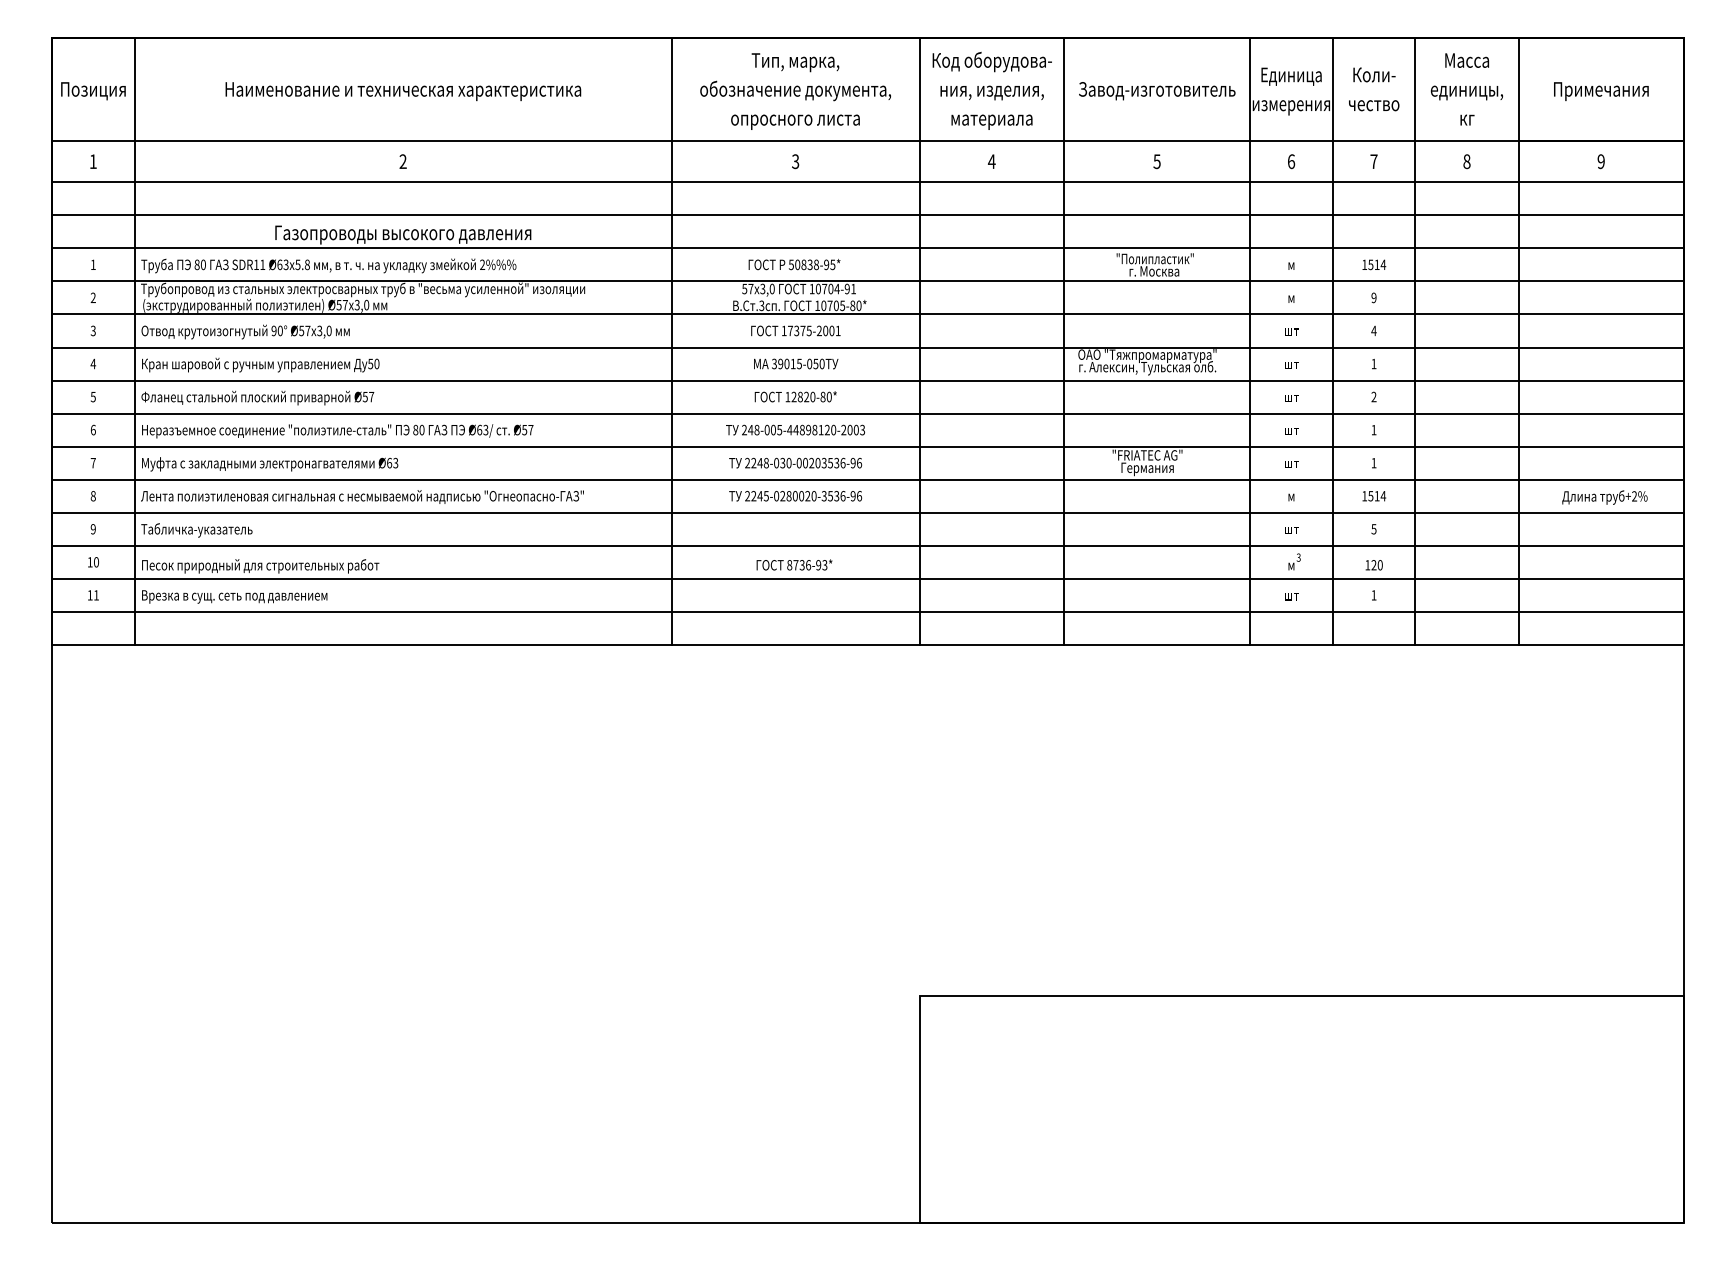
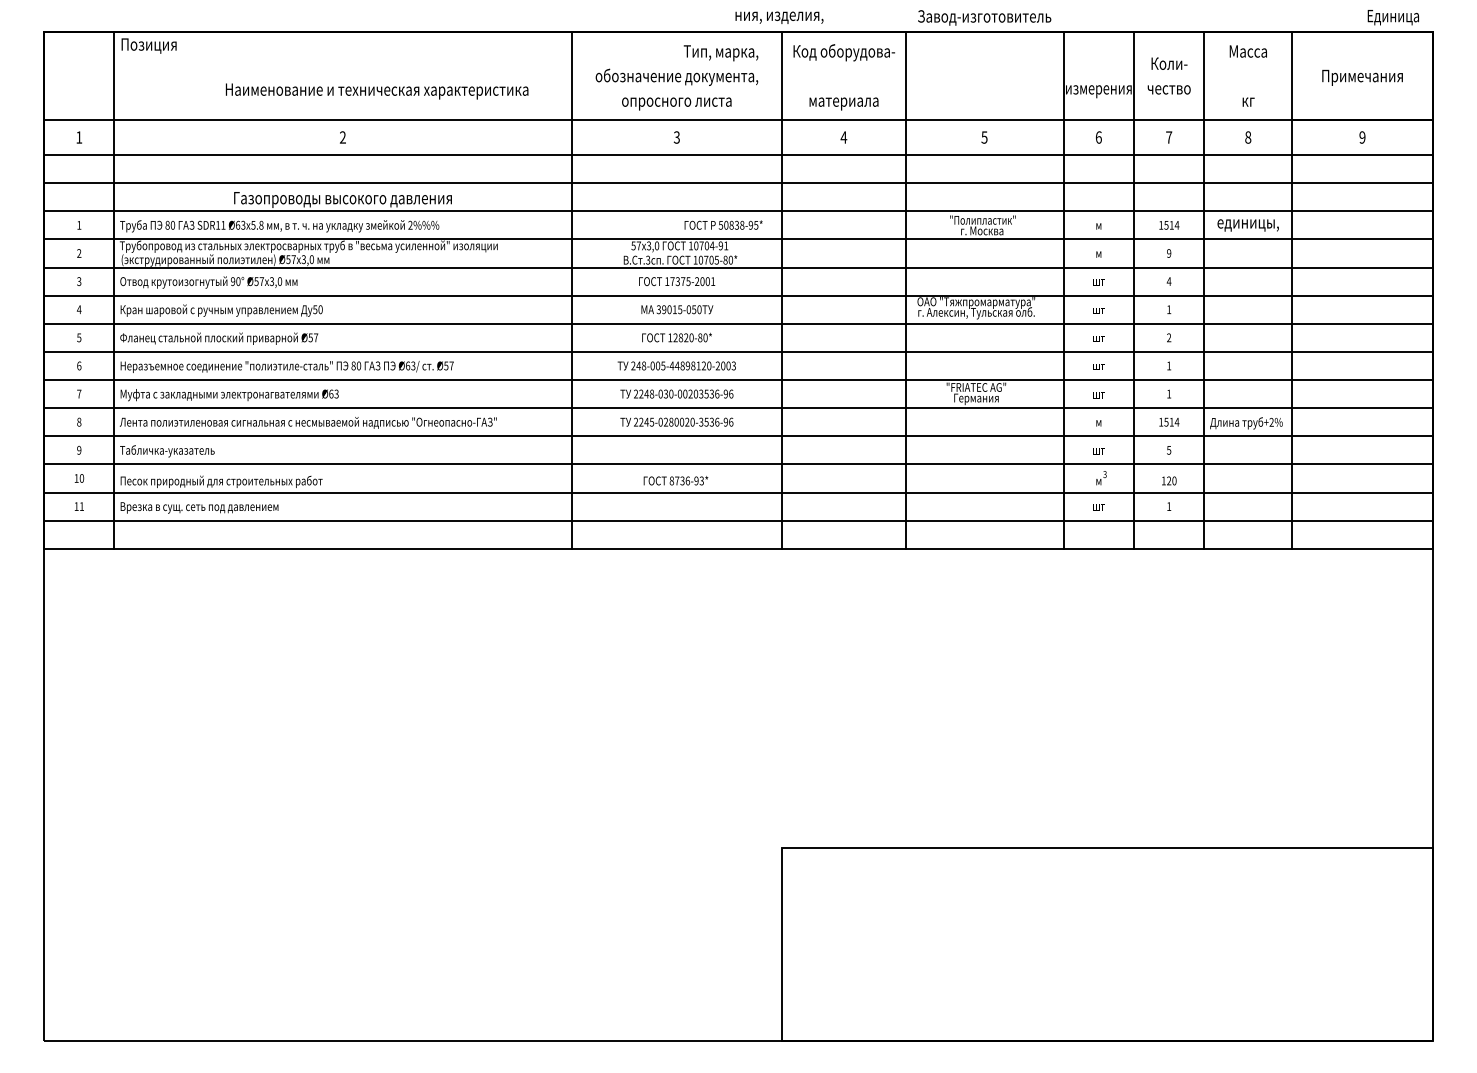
text: (795, 62) -> (721, 53), moved
text: (1291, 76) -> (1393, 17), moved
text: (93, 91) -> (149, 46), moved
text: (403, 91) -> (377, 91), moved
text: (1157, 91) -> (984, 18), moved
text: (991, 92) -> (778, 17), moved
text: (1466, 92) -> (1247, 225), moved
text: (794, 264) -> (723, 225), moved
text: (1604, 497) -> (1246, 423), moved

